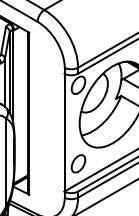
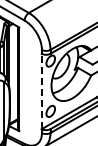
line: (64, 132) -> (41, 91), solid -> dashed

